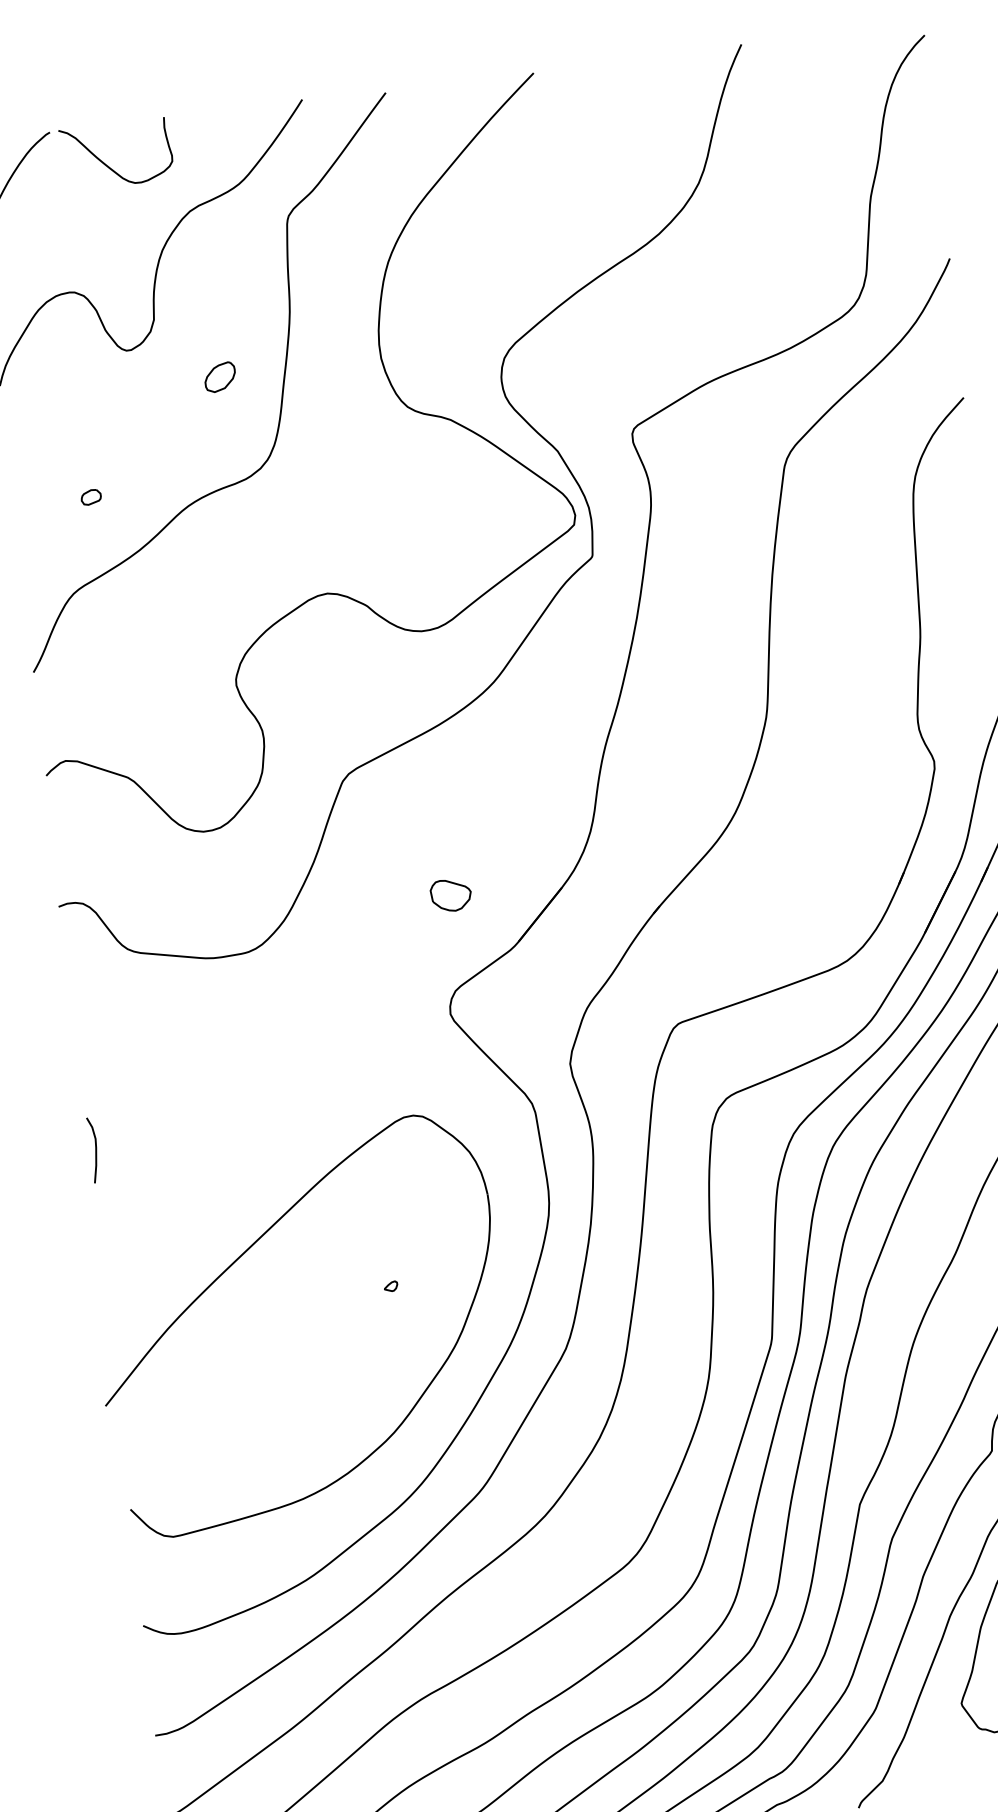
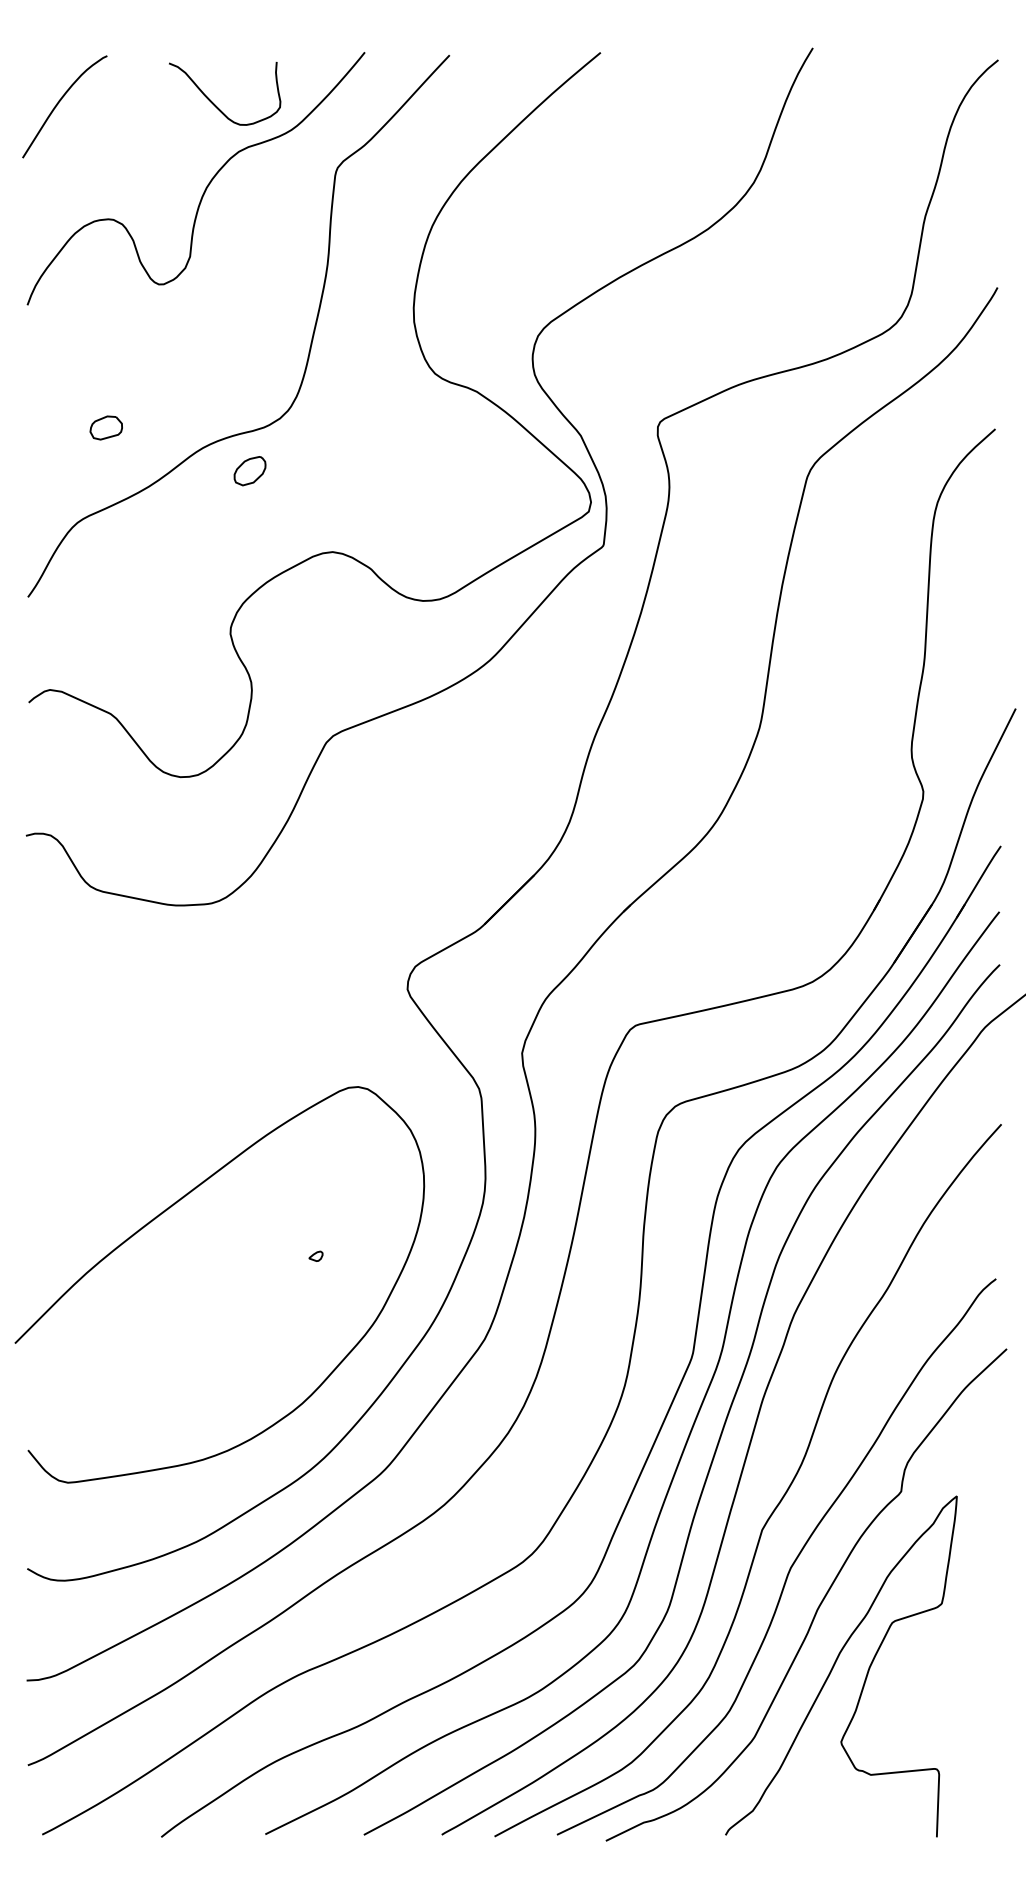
curve: (107, 165) -> (214, 103), moved
part: (219, 377) -> (249, 471), moved
part: (91, 497) -> (106, 427), size x1.6
part: (451, 894) -> (422, 869), removed
curve: (95, 1149) -> (34, 1084), removed

